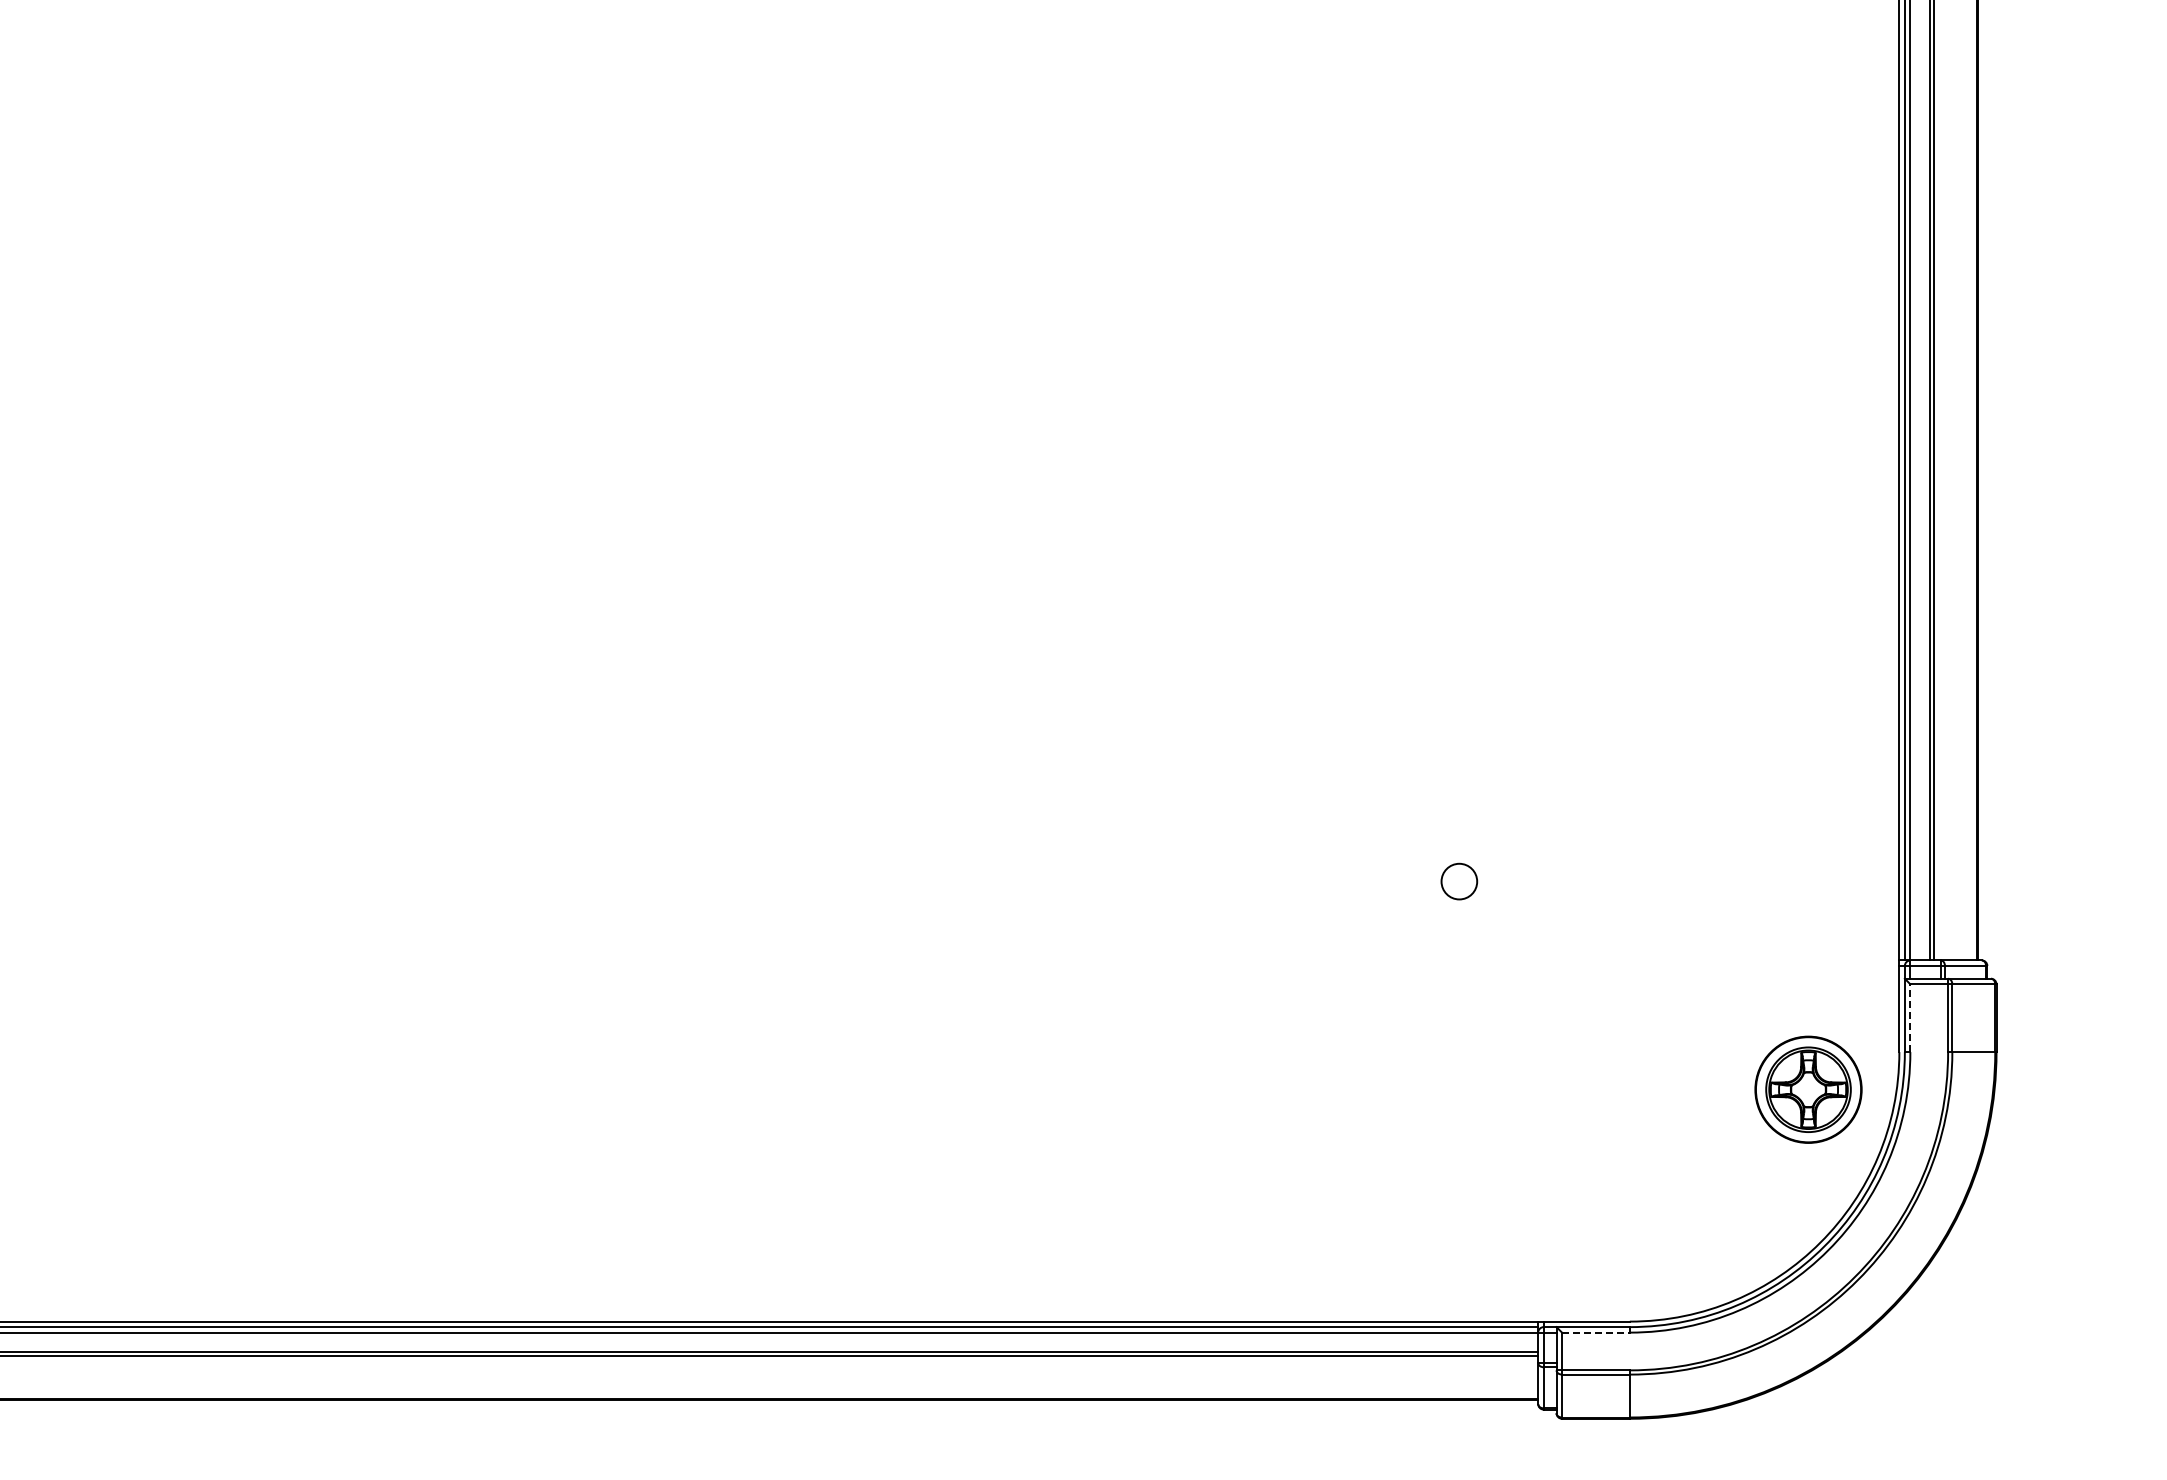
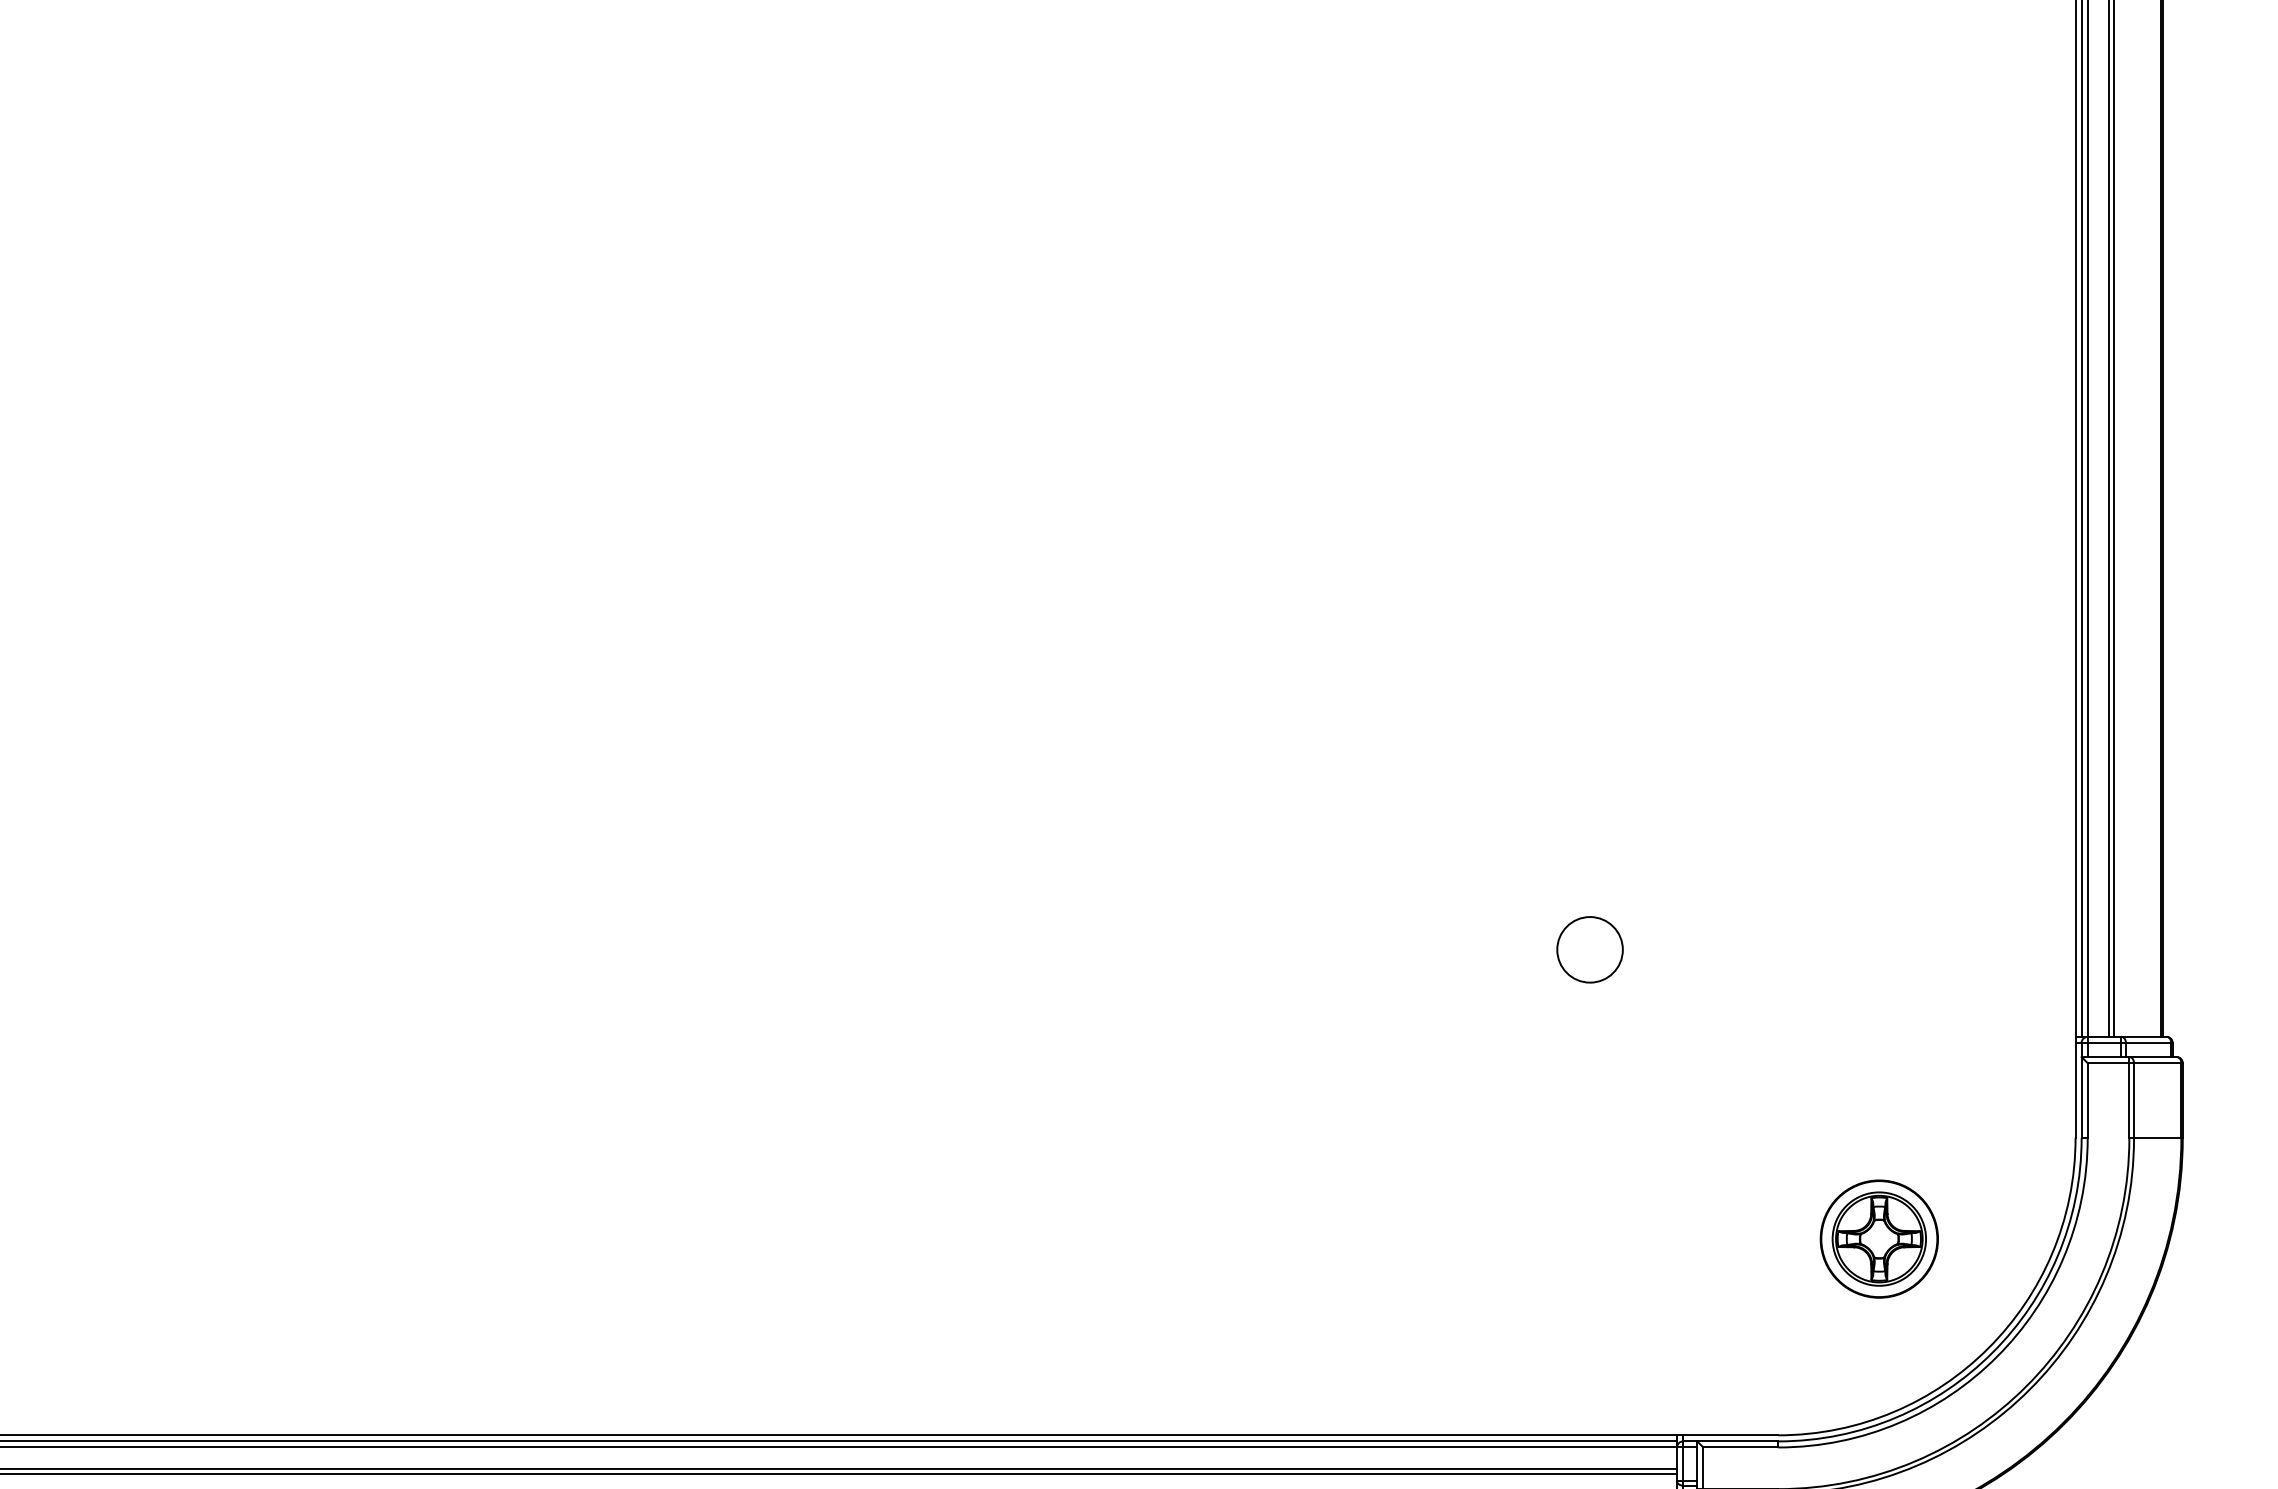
circle: (1459, 881) -> (1590, 949), size x1.67
line: (1910, 1018) -> (2087, 1100), dashed -> solid
part: (1808, 1089) -> (1879, 1238), moved
line: (1595, 1332) -> (1740, 1447), dashed -> solid

